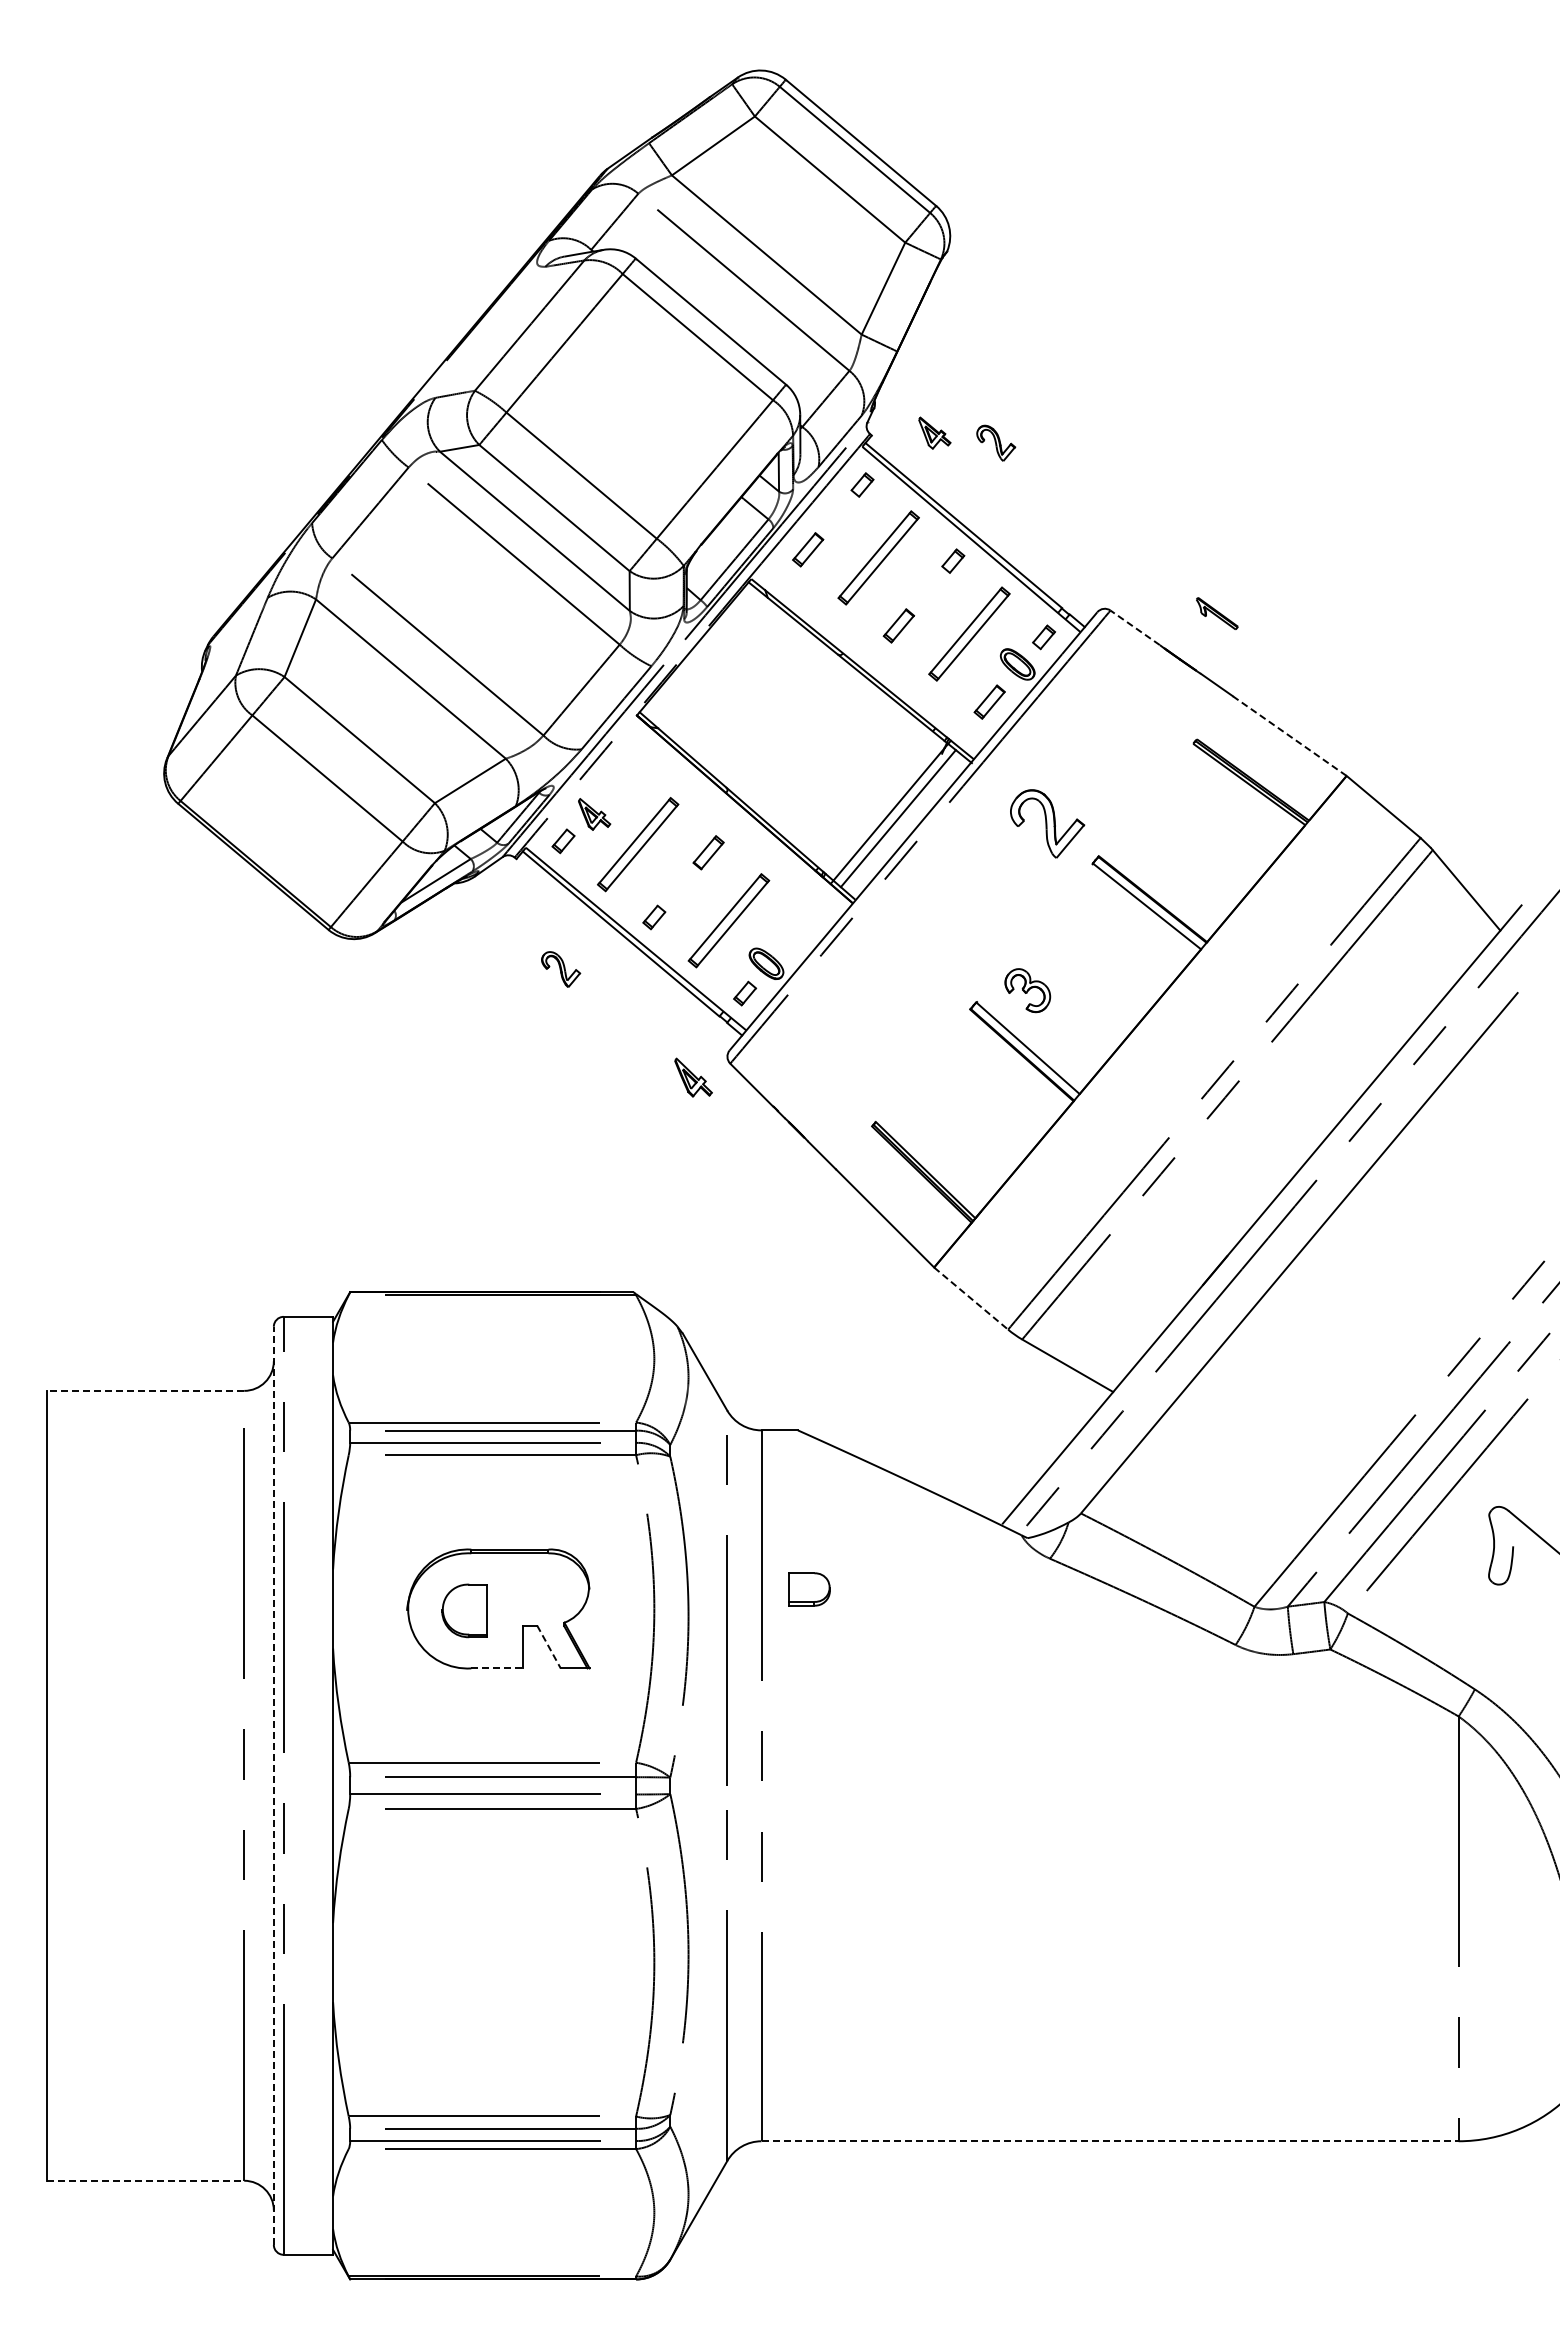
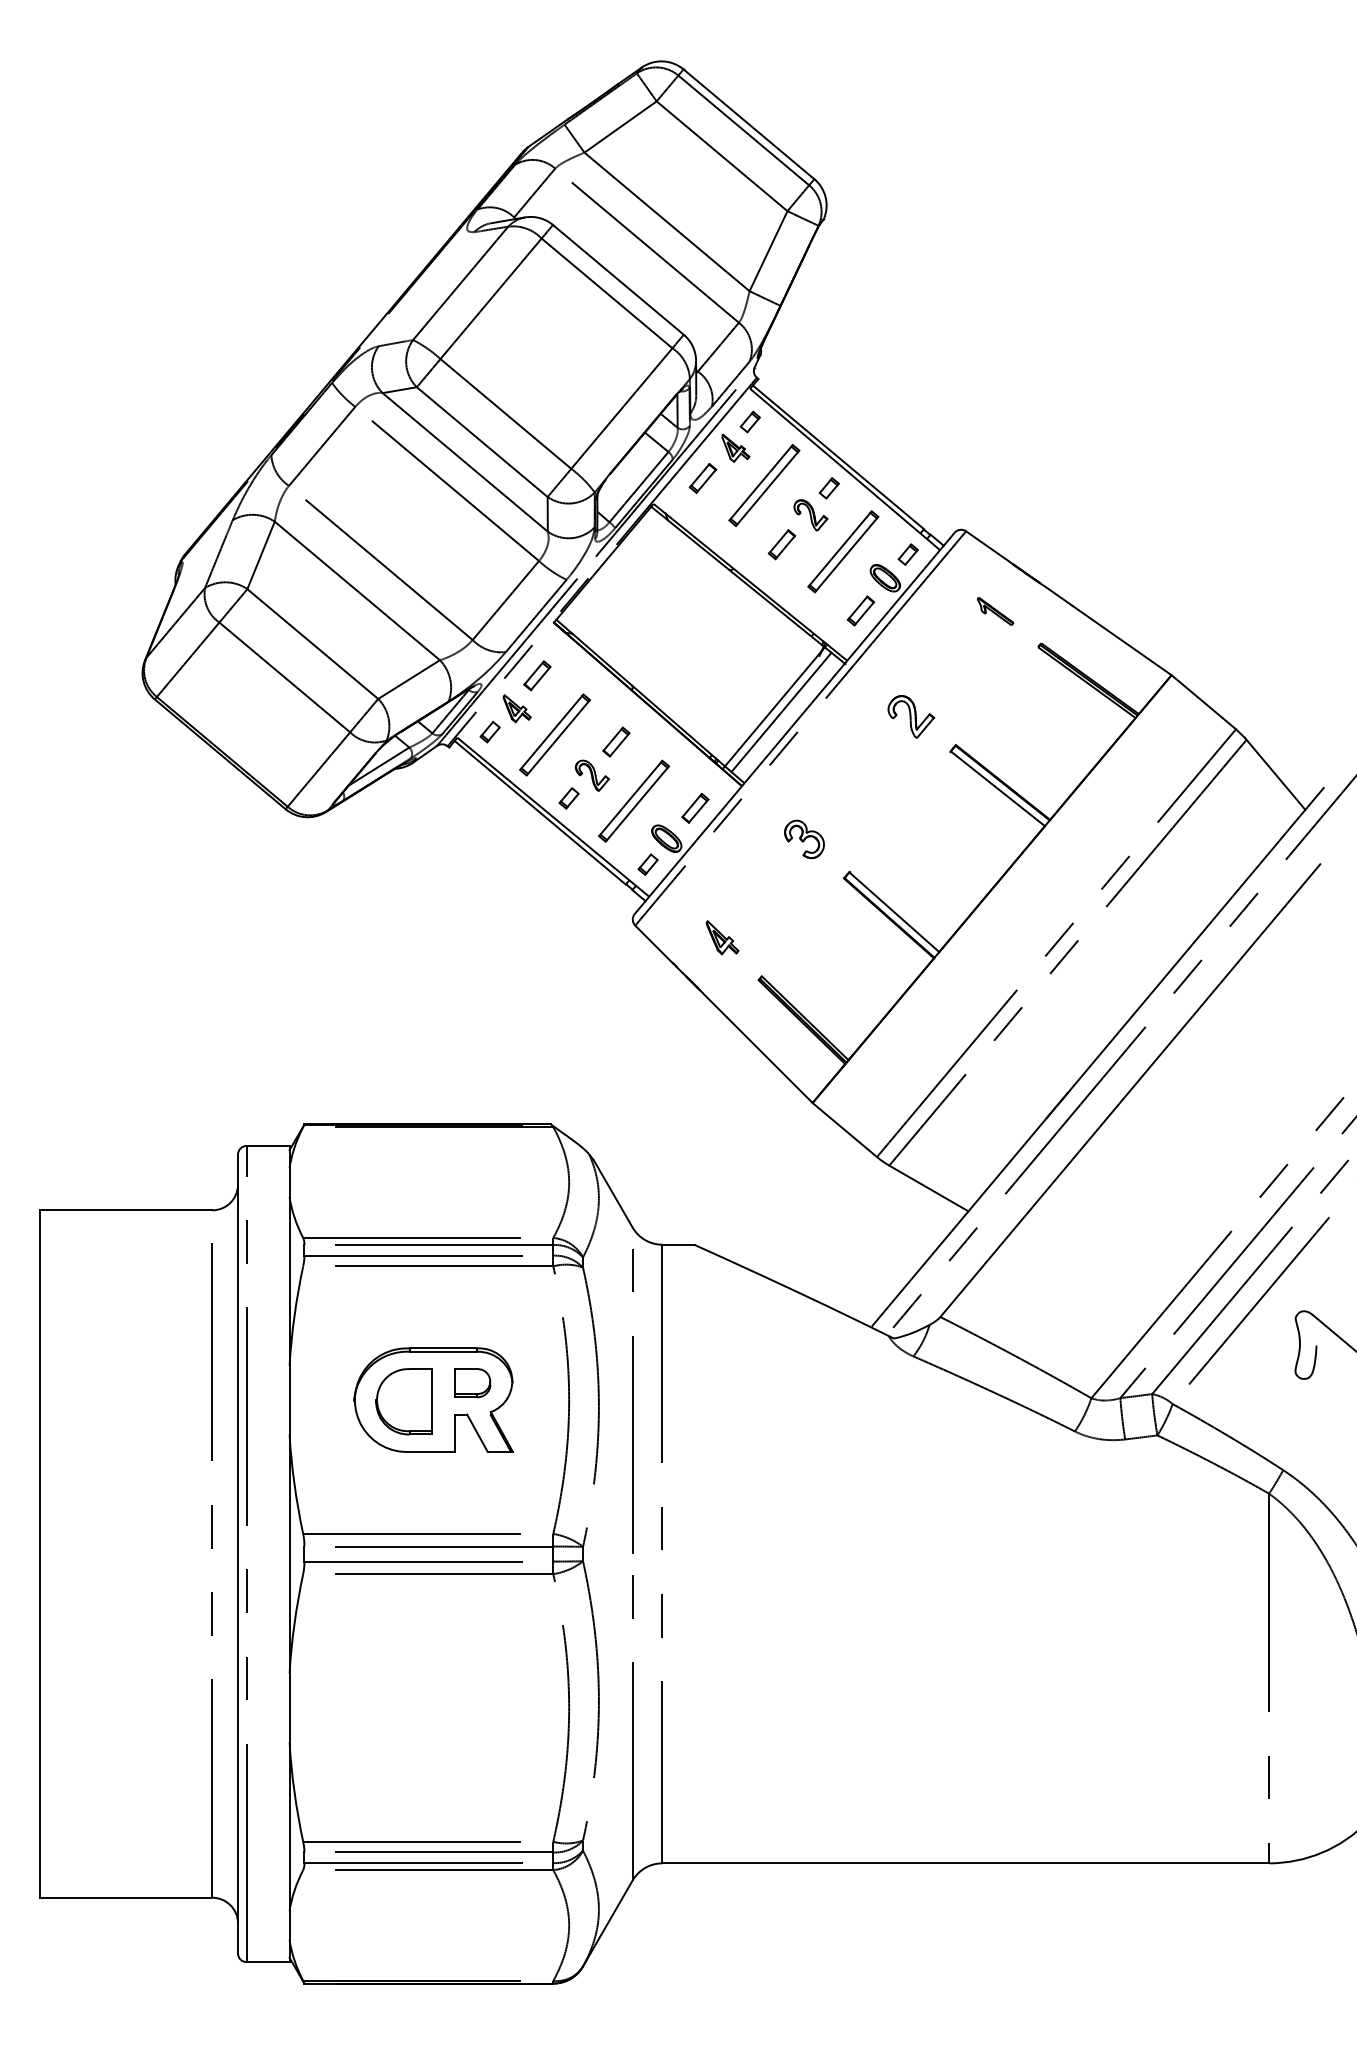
part: (934, 432) -> (735, 447), moved
part: (996, 442) -> (811, 514), moved
part: (1217, 613) -> (995, 611), moved
line: (1134, 627) -> (986, 546), dashed -> solid
line: (1289, 735) -> (1121, 640), dashed -> solid
part: (617, 776) -> (537, 675), added
part: (1047, 823) -> (911, 716), size x0.71
part: (799, 928) -> (695, 807), added
part: (561, 969) -> (592, 775), moved
part: (1027, 990) -> (804, 839), moved
part: (693, 1077) -> (722, 937), moved
line: (971, 1298) -> (845, 1129), dashed -> solid
line: (145, 1390) -> (126, 1210), dashed -> solid
part: (809, 1589) -> (472, 1383), moved
part: (464, 1610) -> (403, 1401), size x1.43
line: (549, 1647) -> (477, 1433), dashed -> solid
line: (497, 1668) -> (432, 1451), dashed -> solid
line: (273, 1785) -> (237, 1553), dashed -> solid
line: (1110, 2141) -> (966, 1863), dashed -> solid
line: (145, 2180) -> (126, 1897), dashed -> solid

